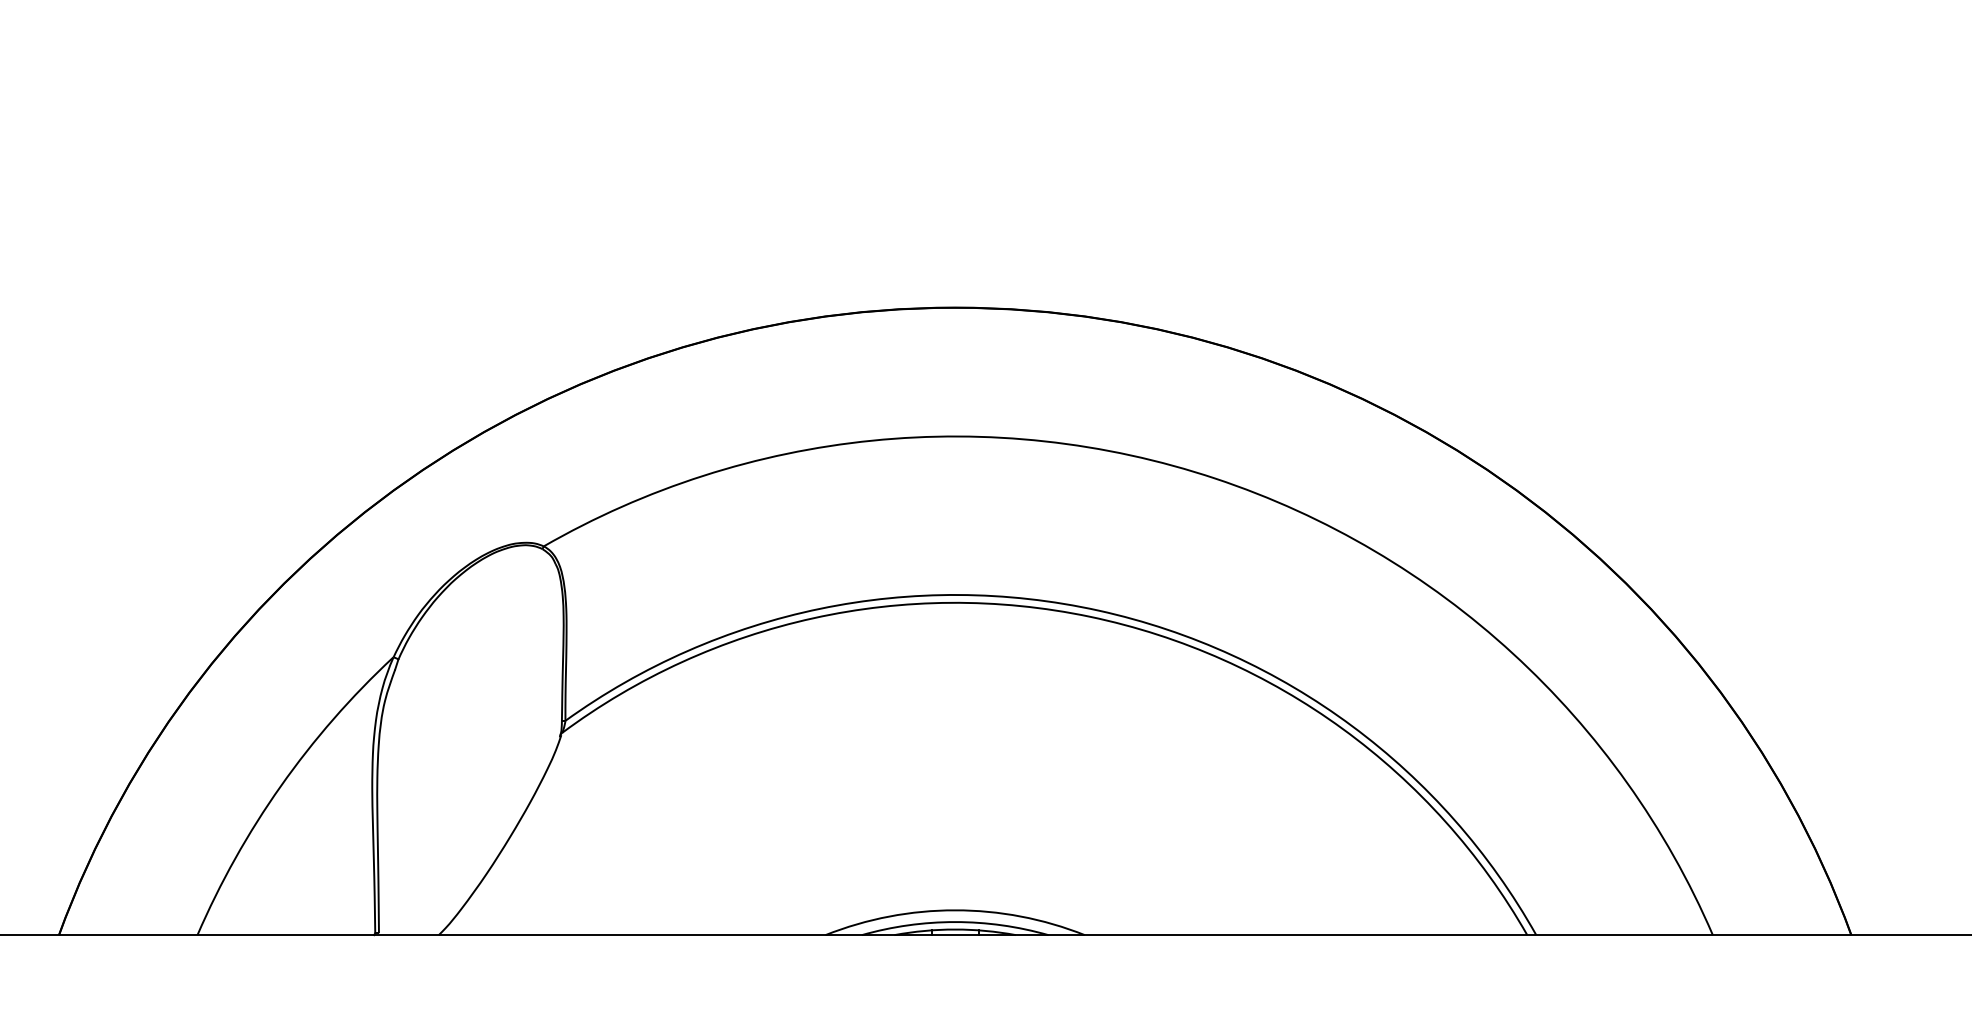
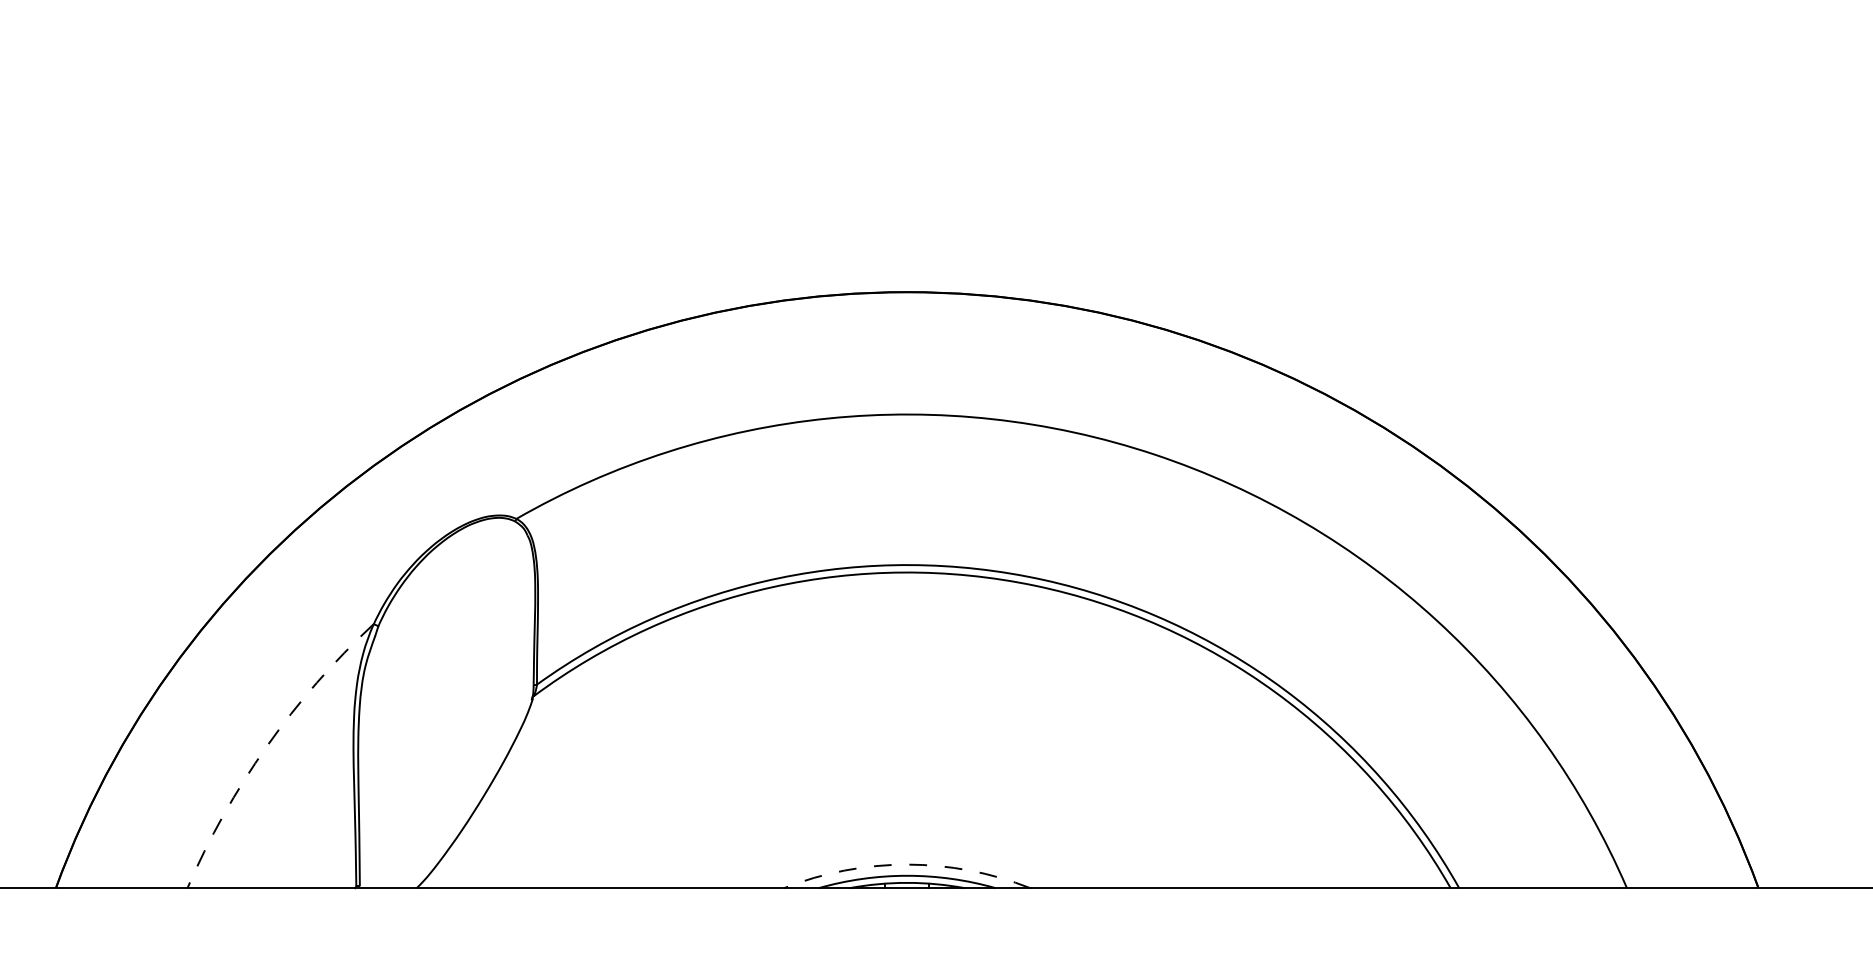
arc: (280, 785) -> (266, 746), solid -> dashed
arc: (955, 910) -> (907, 864), solid -> dashed

